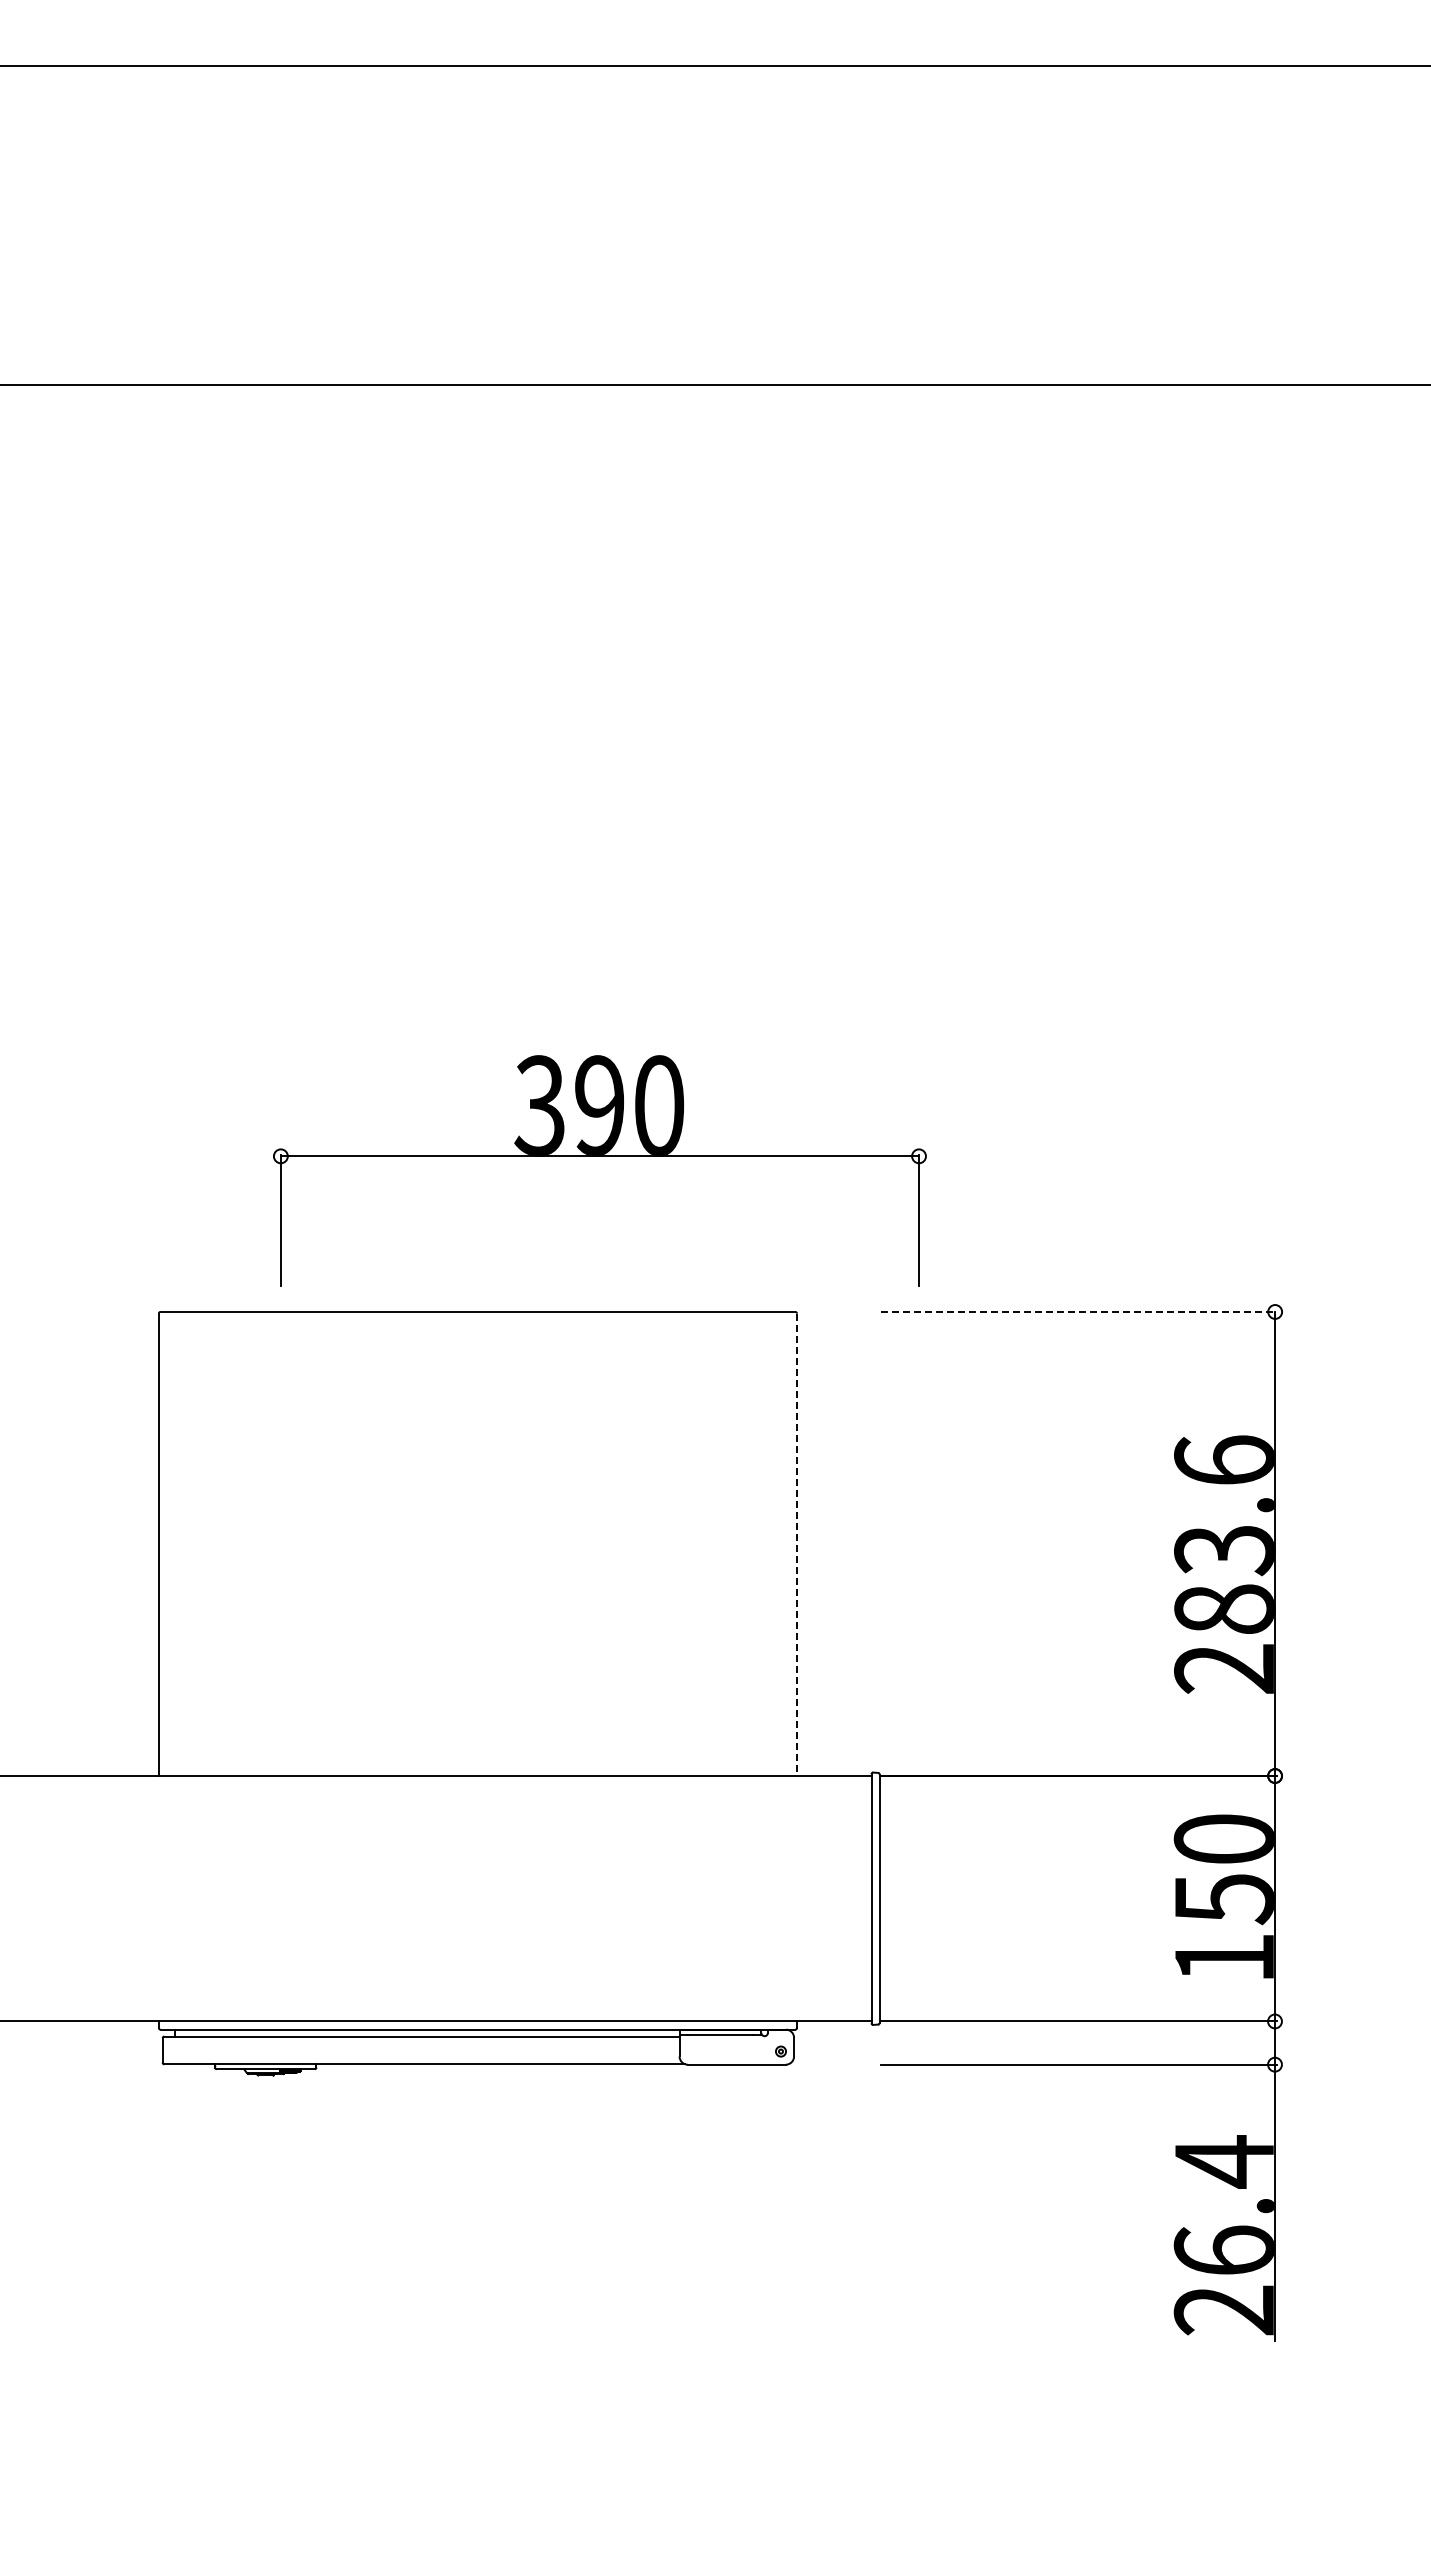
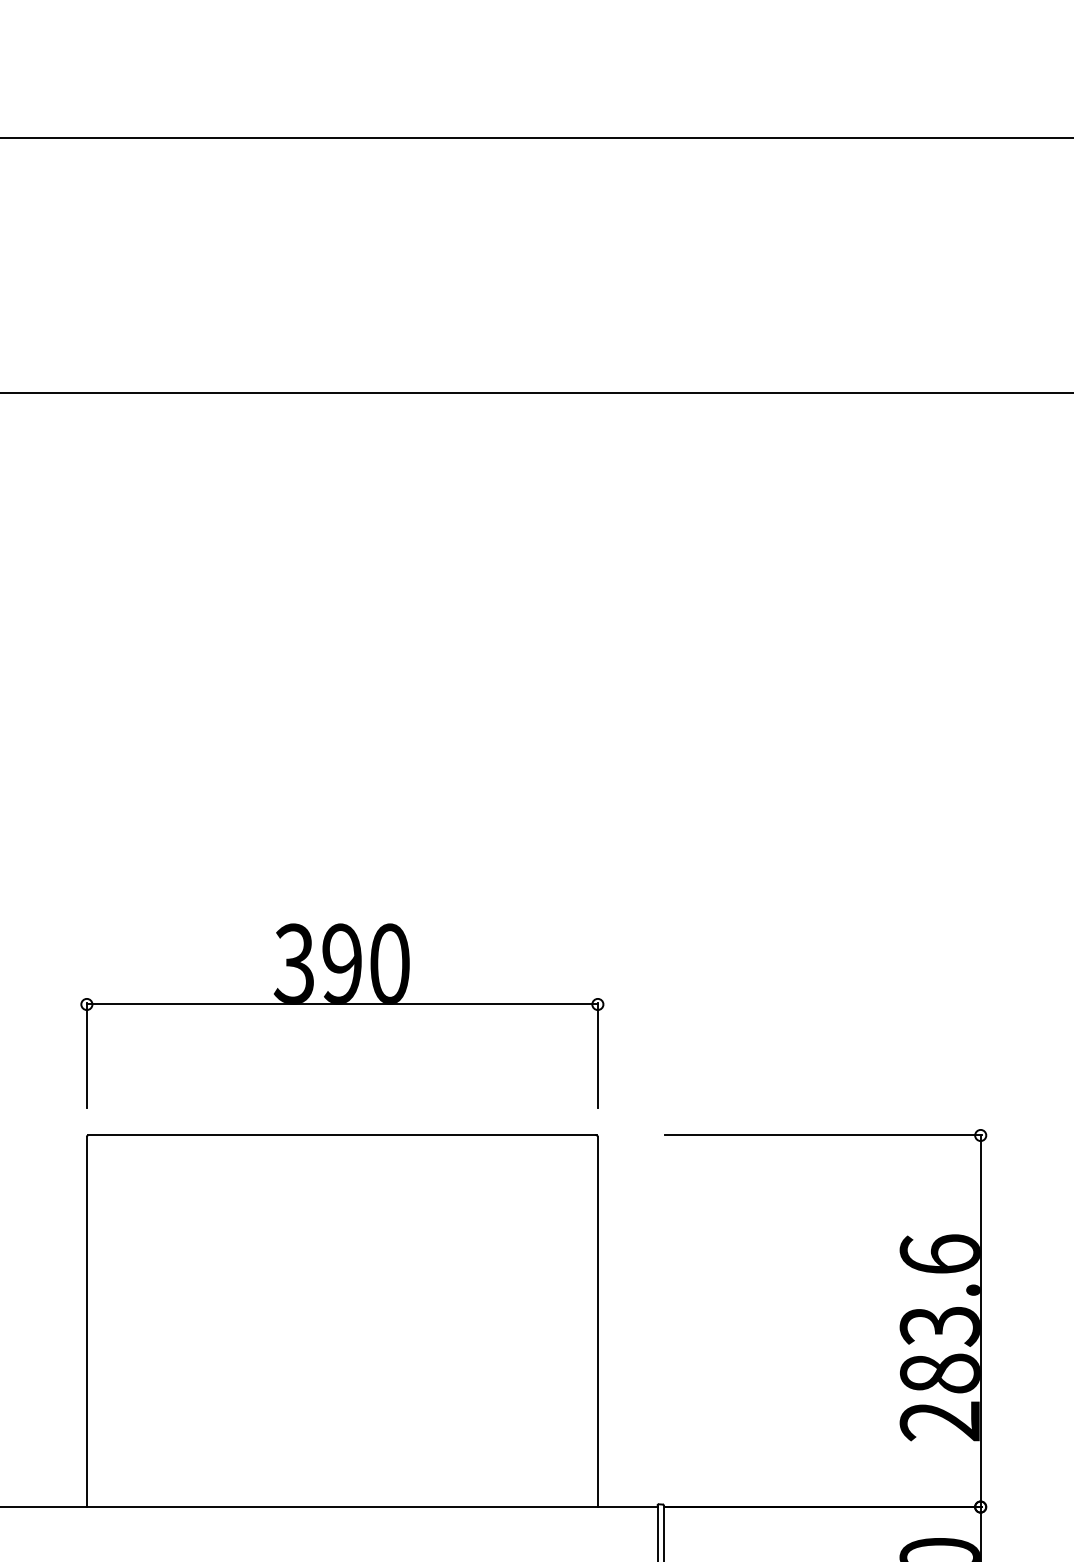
part: (599, 1156) -> (342, 1004), moved
line: (1079, 1311) -> (824, 1135), dashed -> solid
line: (797, 1545) -> (598, 1322), dashed -> solid

